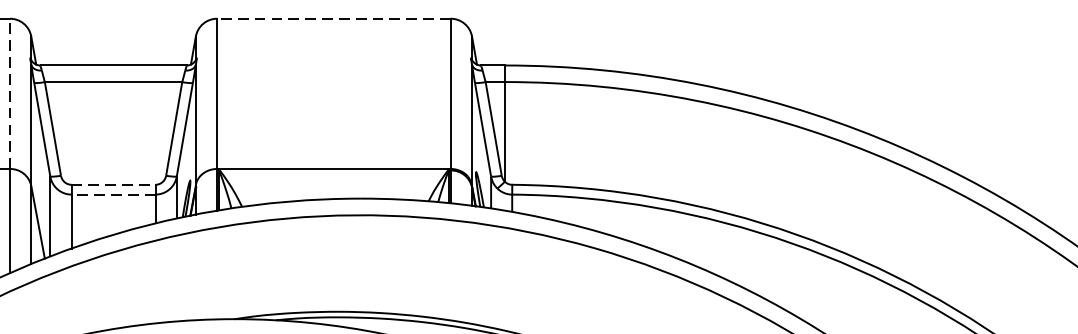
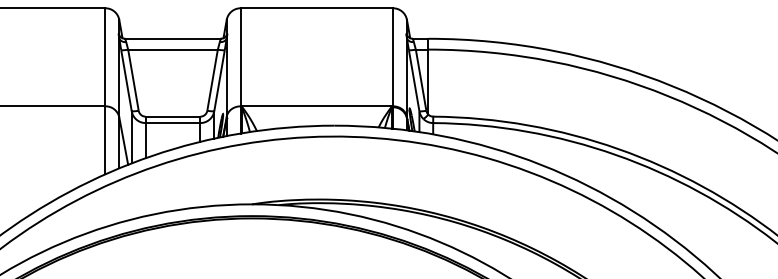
line: (333, 19) -> (316, 8), dashed -> solid
line: (10, 92) -> (105, 56), dashed -> solid
line: (114, 184) -> (173, 116), dashed -> solid
line: (112, 195) -> (172, 123), dashed -> solid

